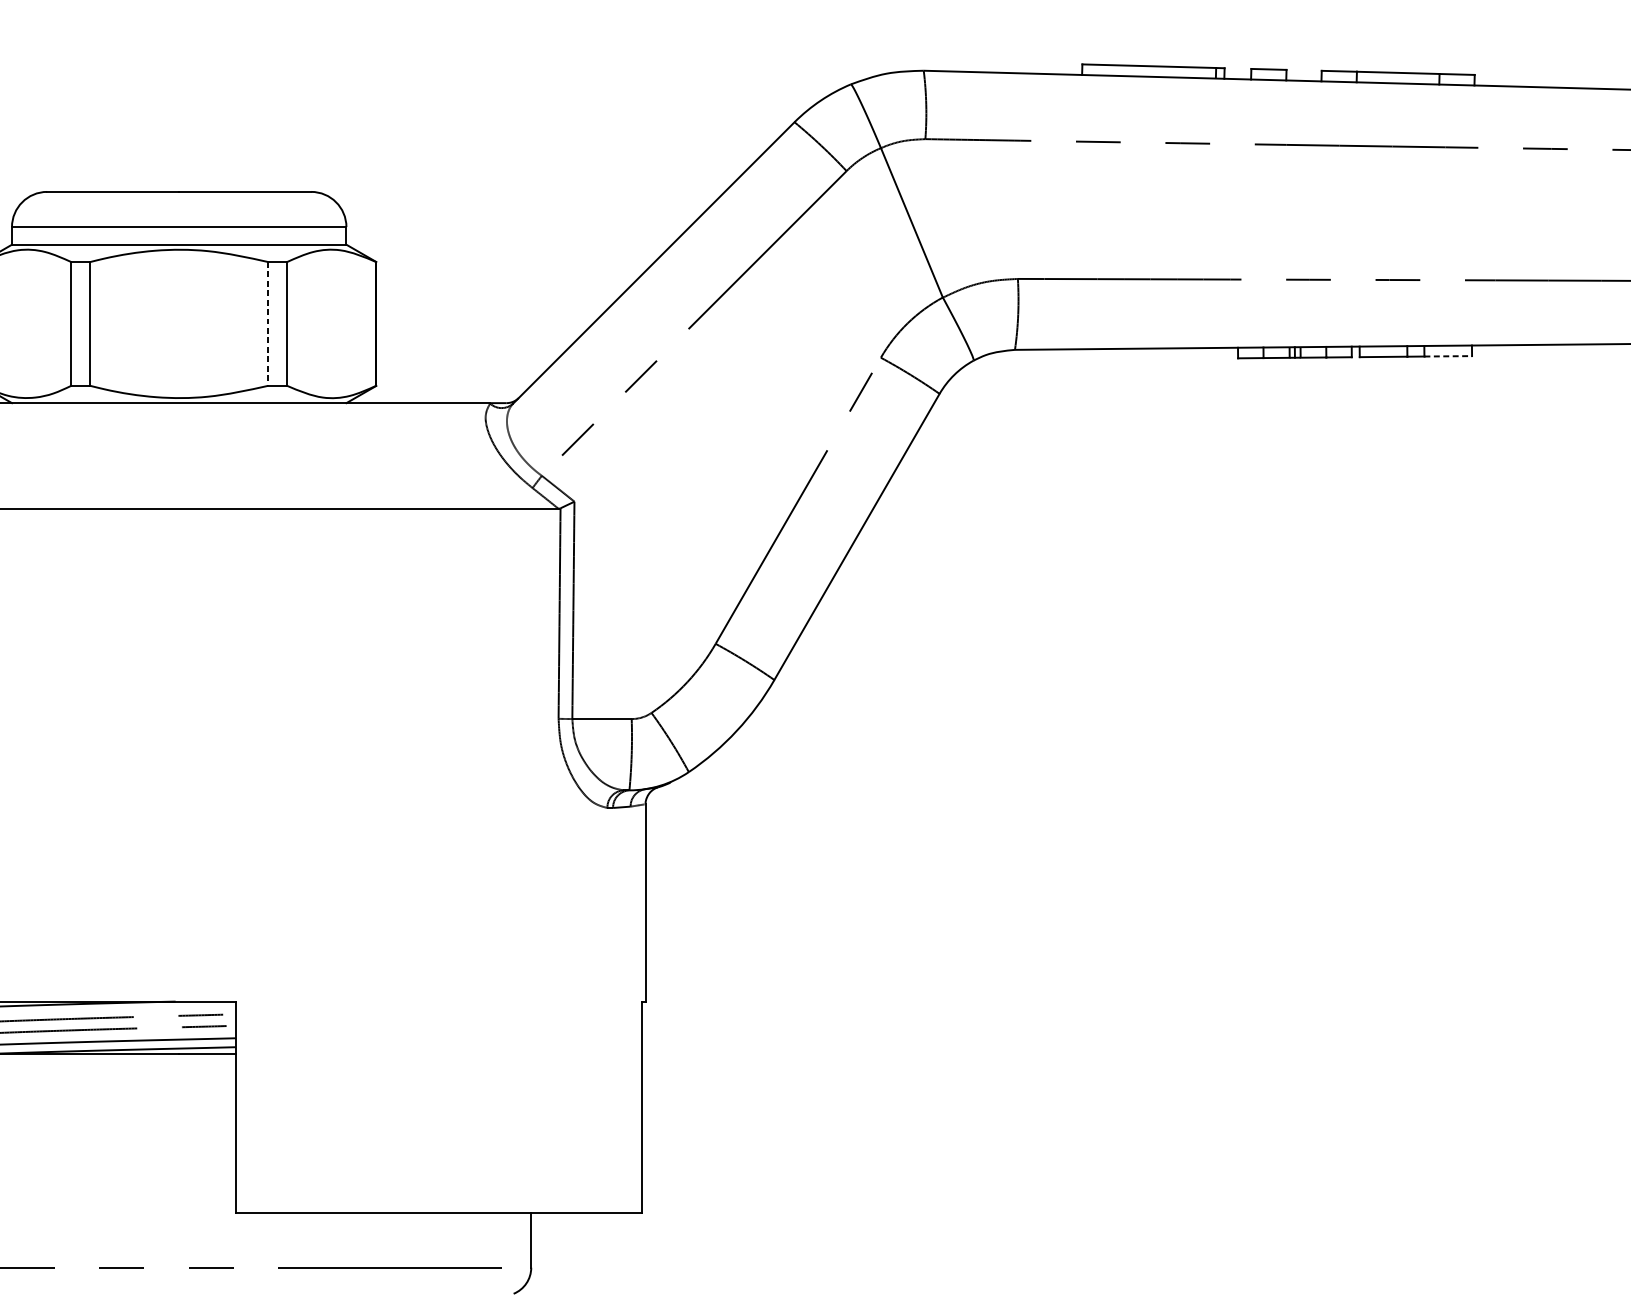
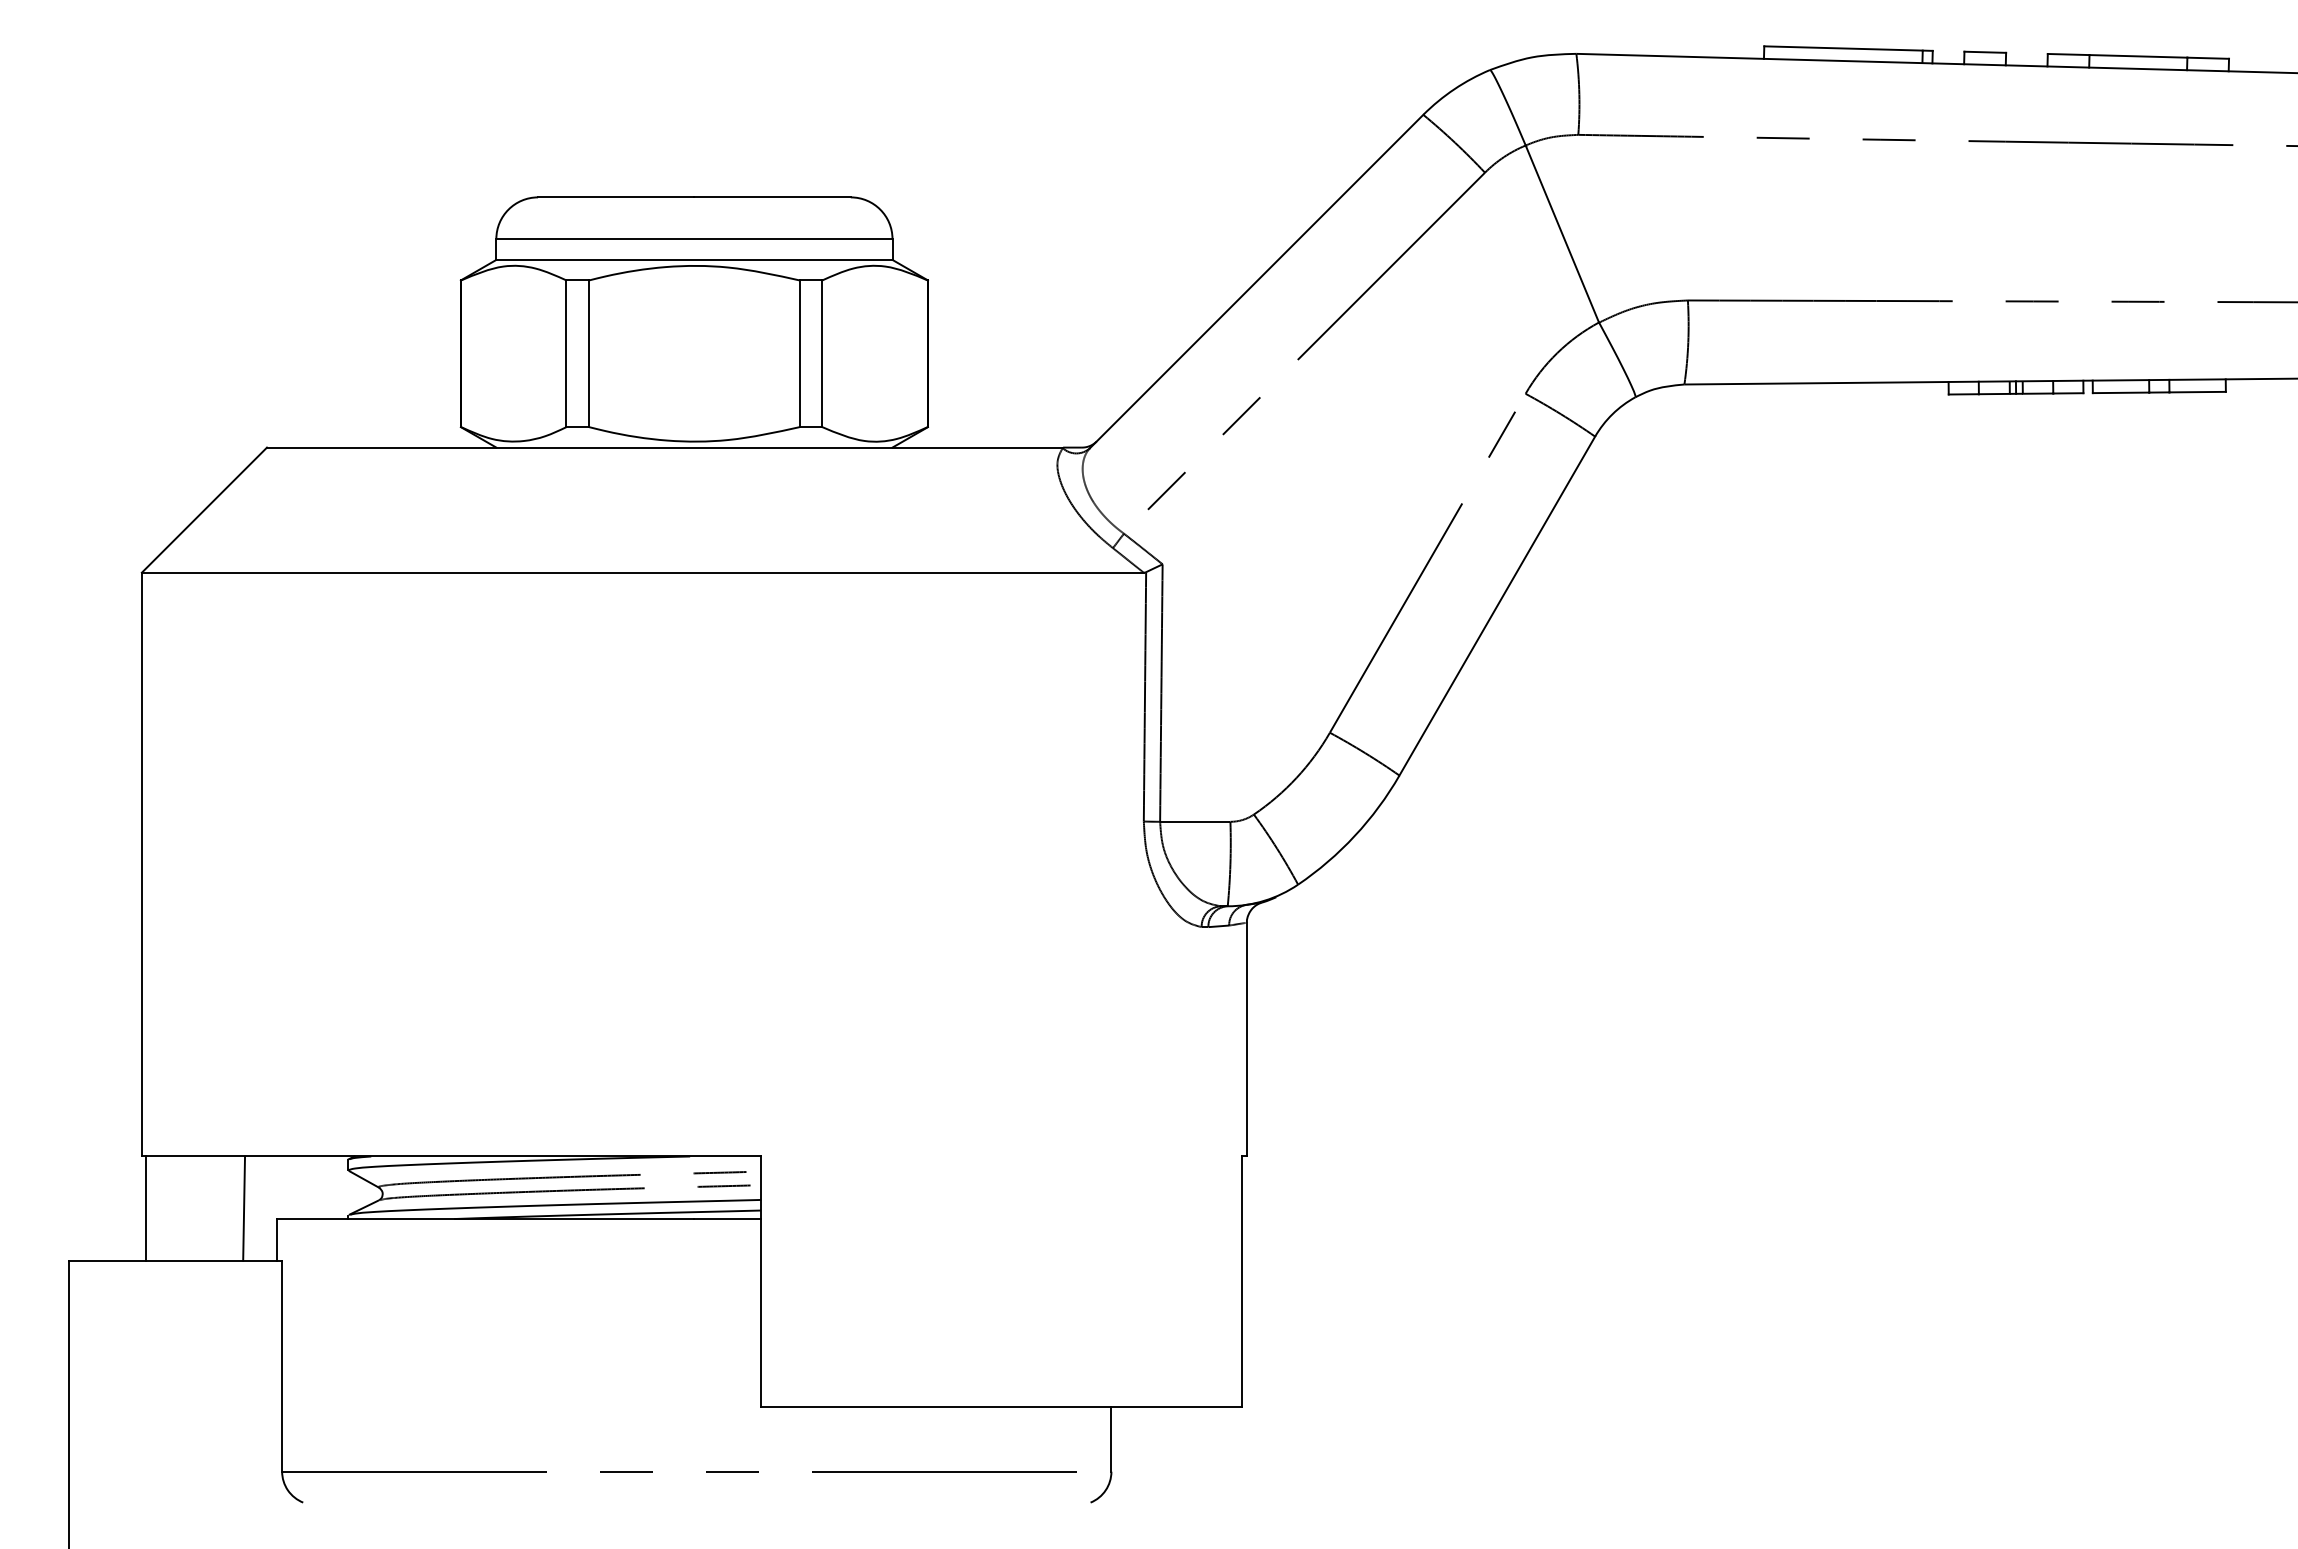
line: (267, 324) -> (799, 354), dashed -> solid
line: (1448, 356) -> (2198, 392), dashed -> solid

